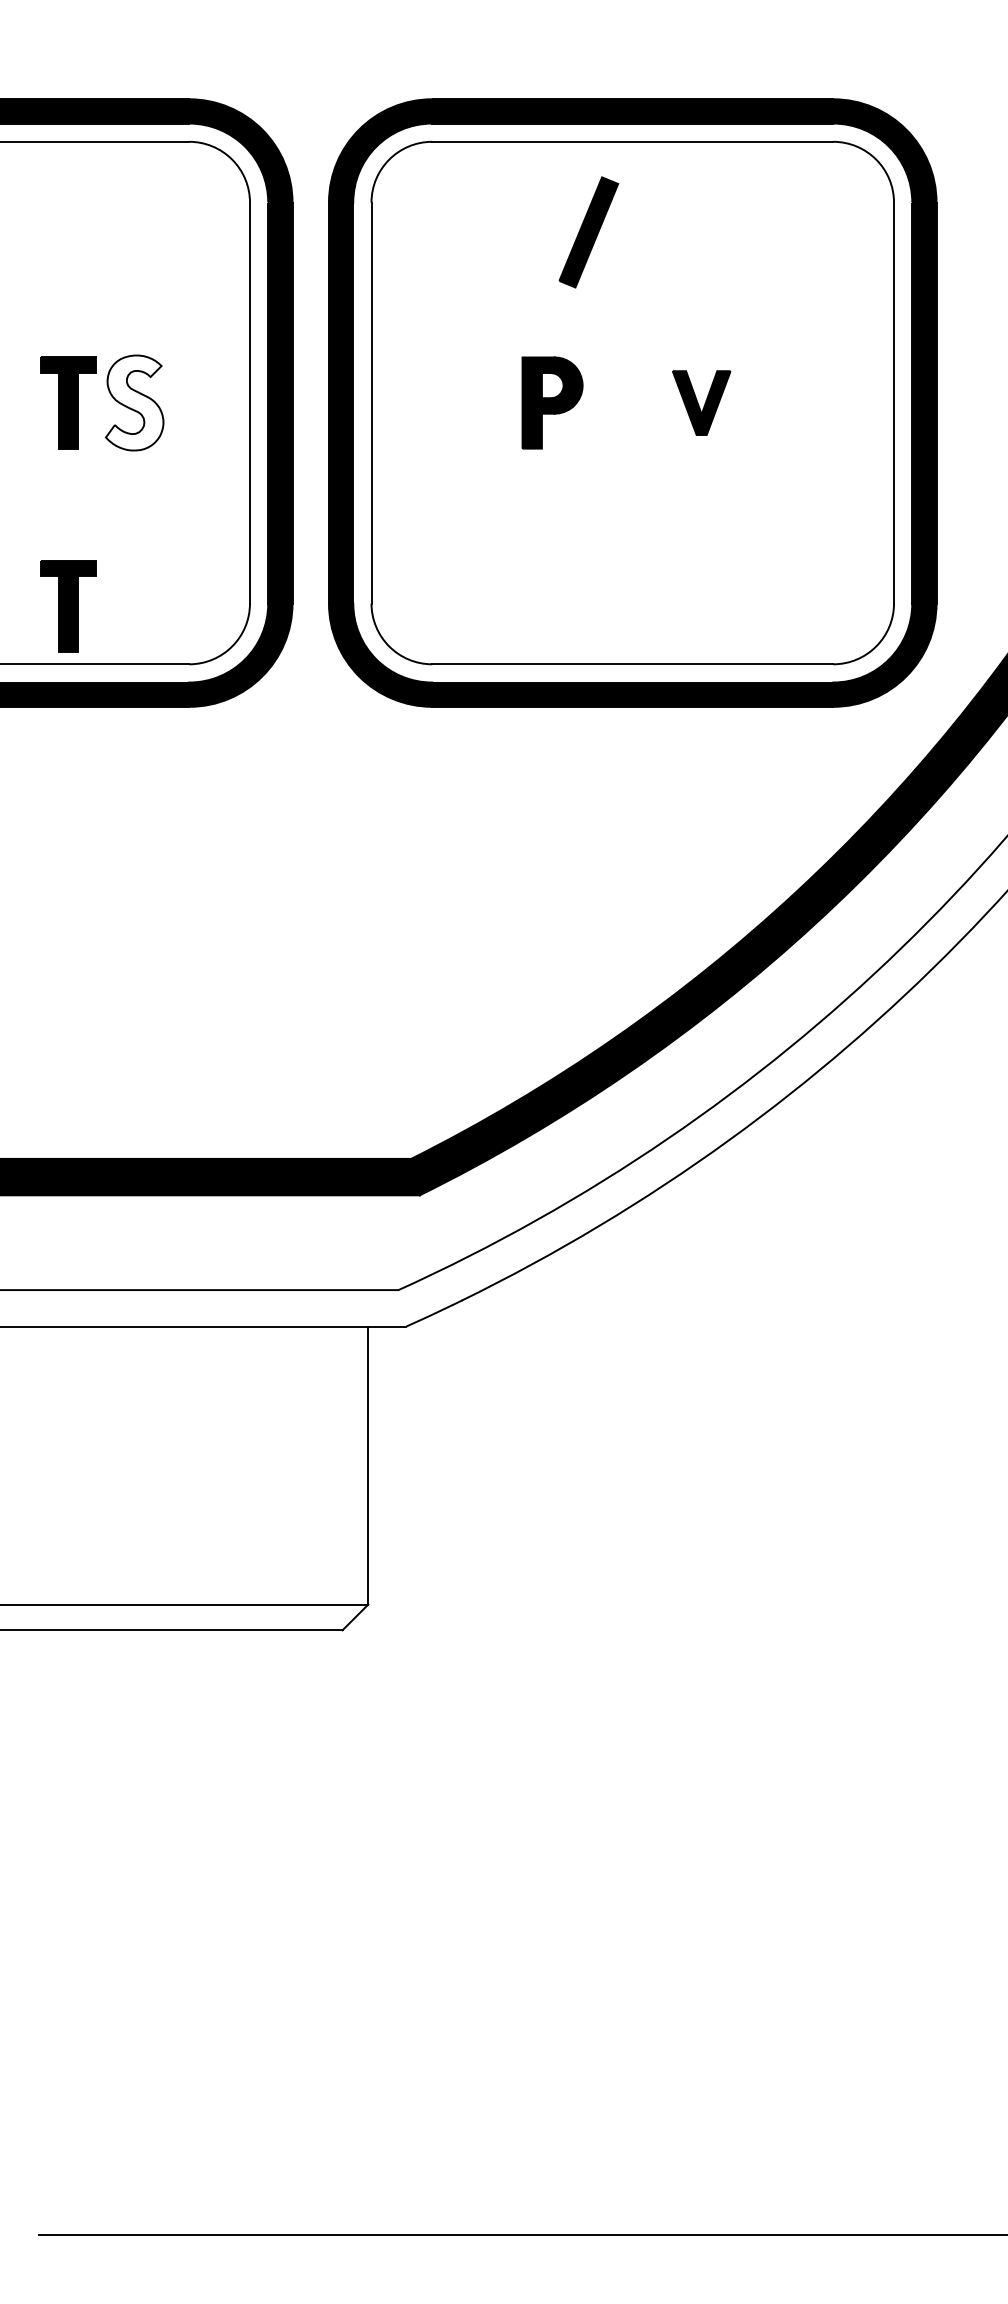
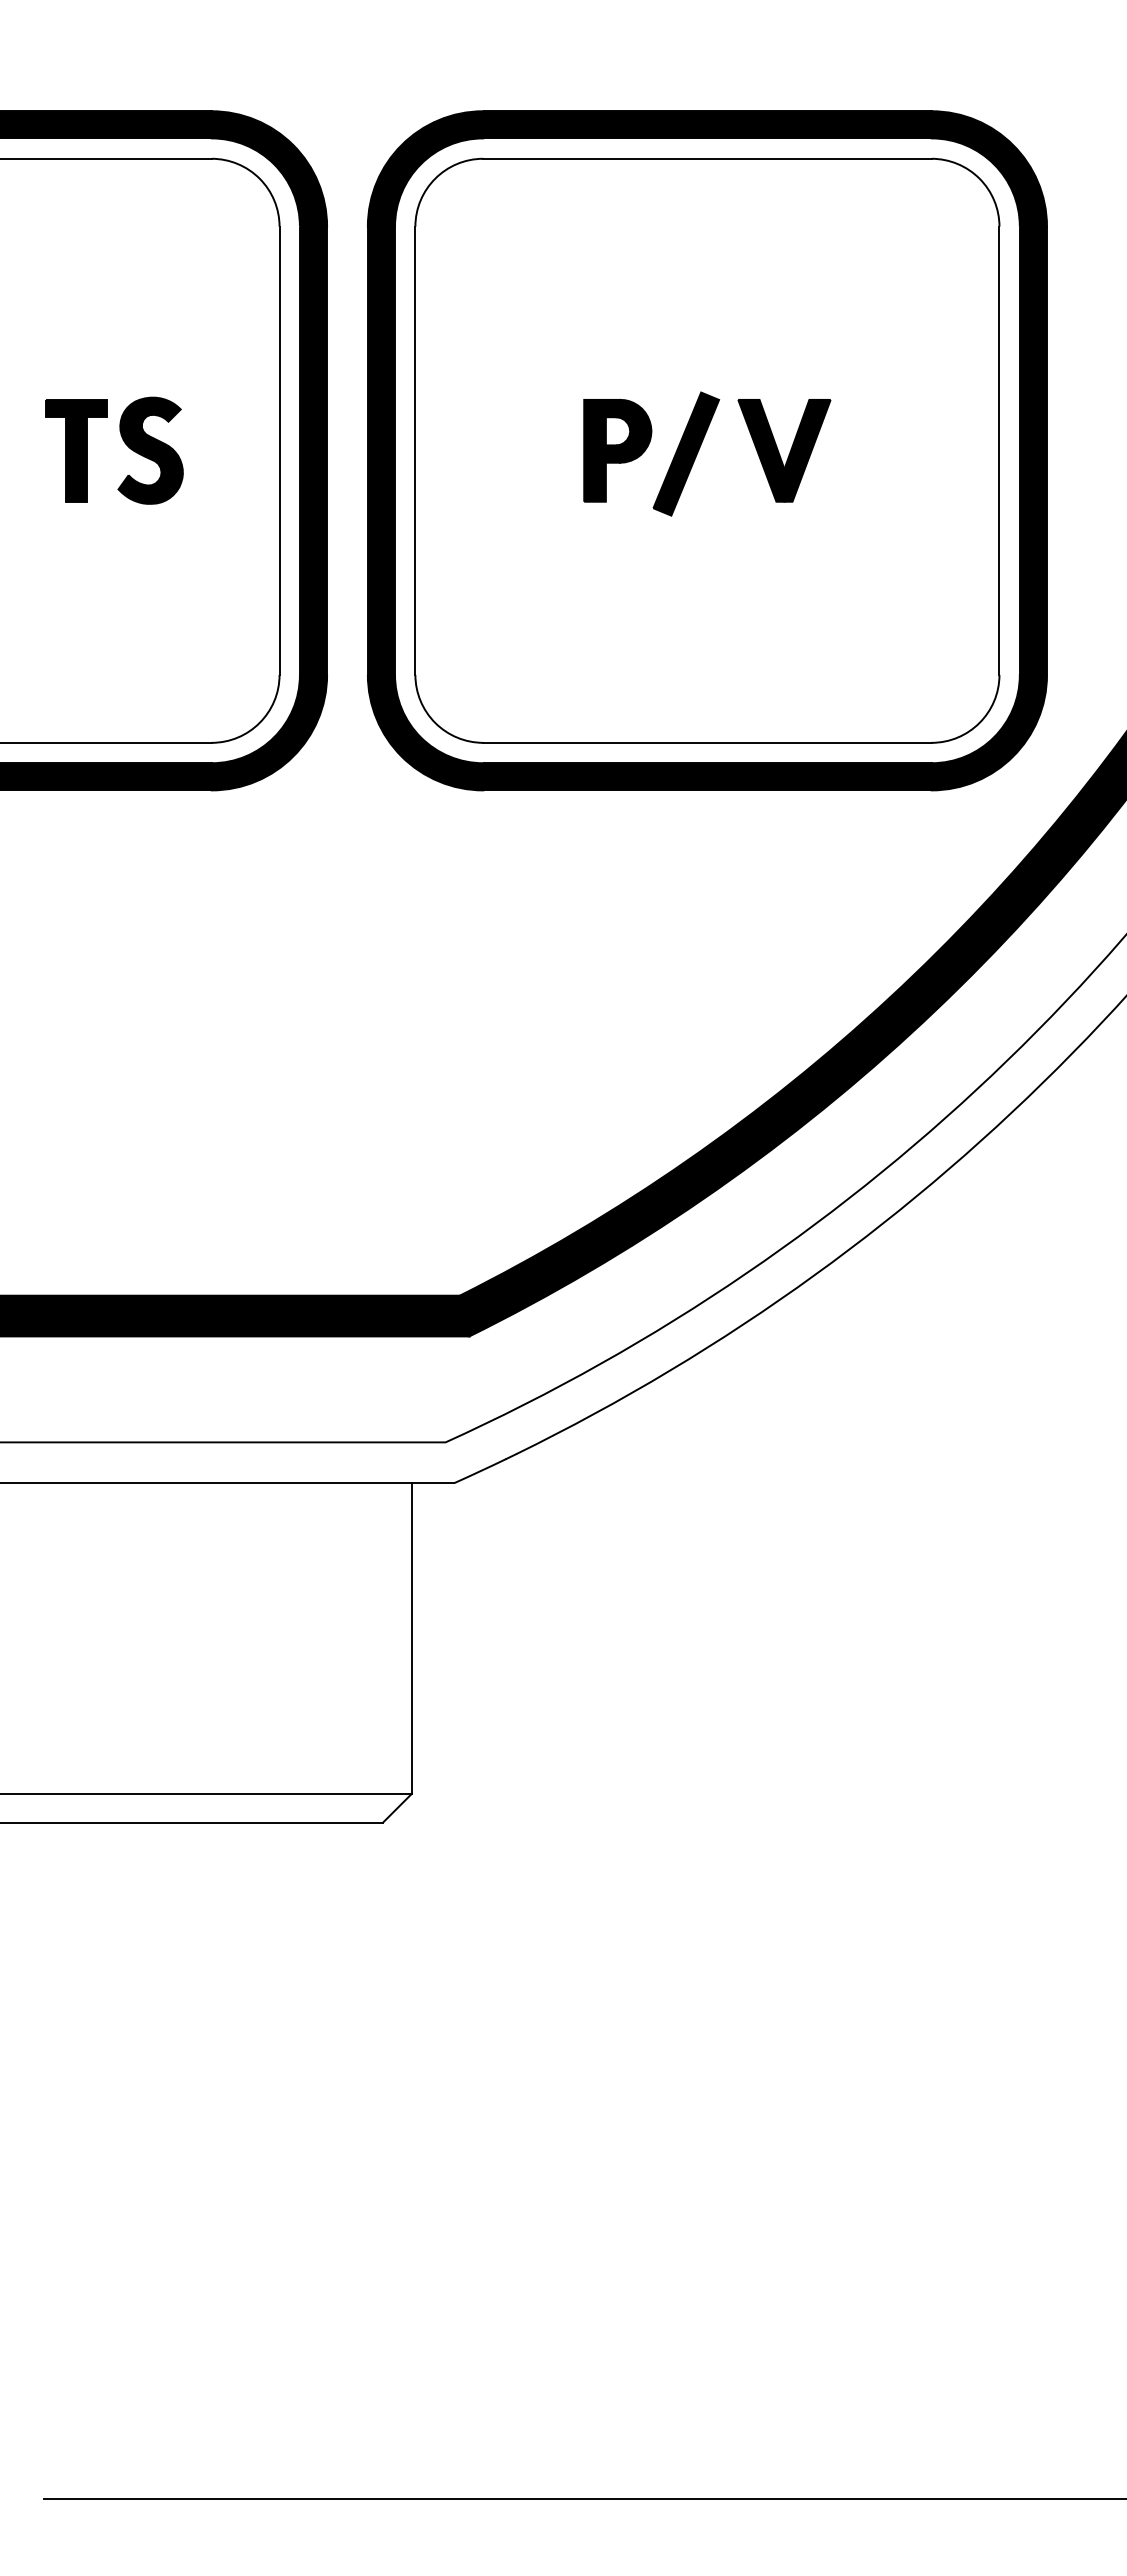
part: (588, 231) -> (686, 453), moved
fill: (134, 402) -> (150, 450), added
part: (701, 402) -> (784, 450), size x1.43
part: (68, 605) -> (76, 677), removed

